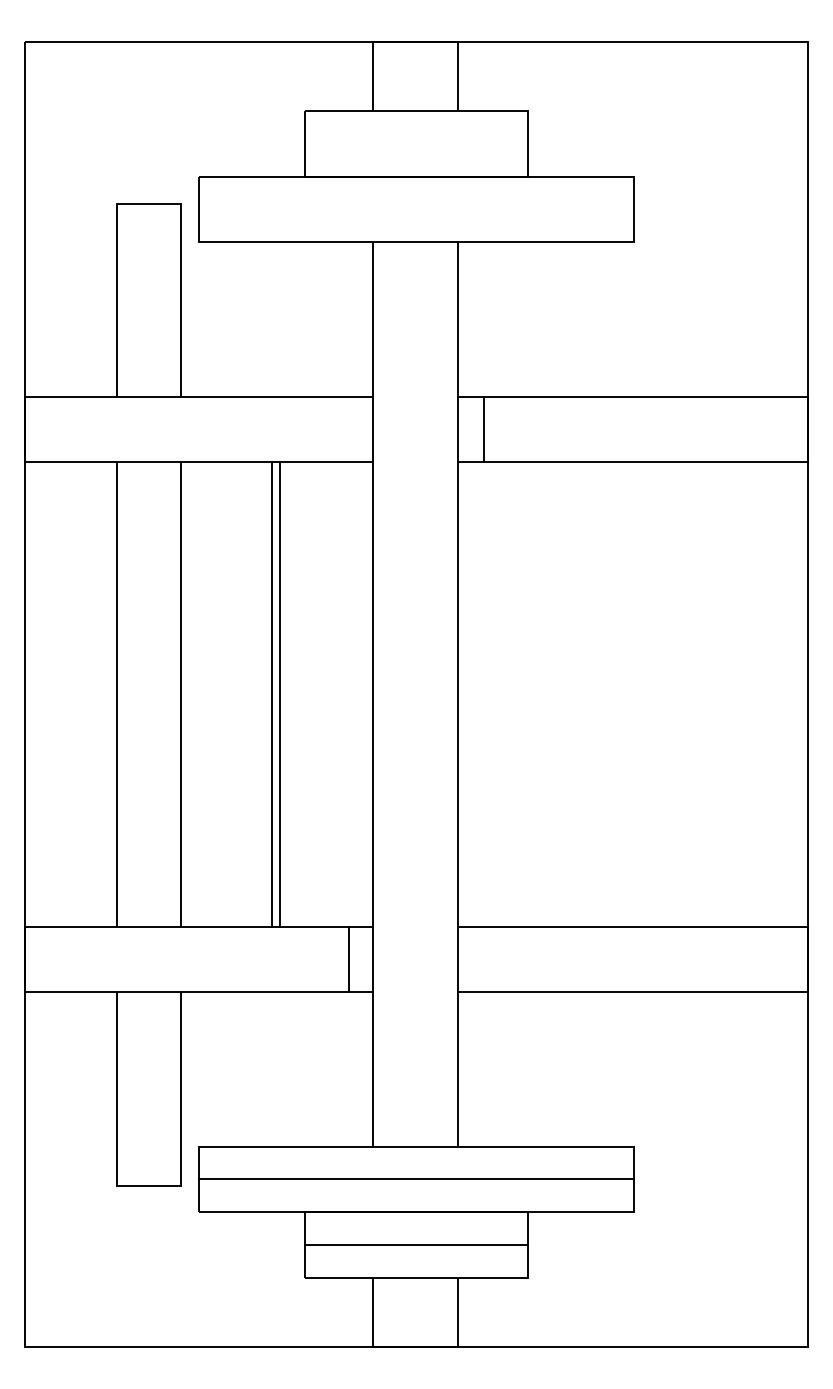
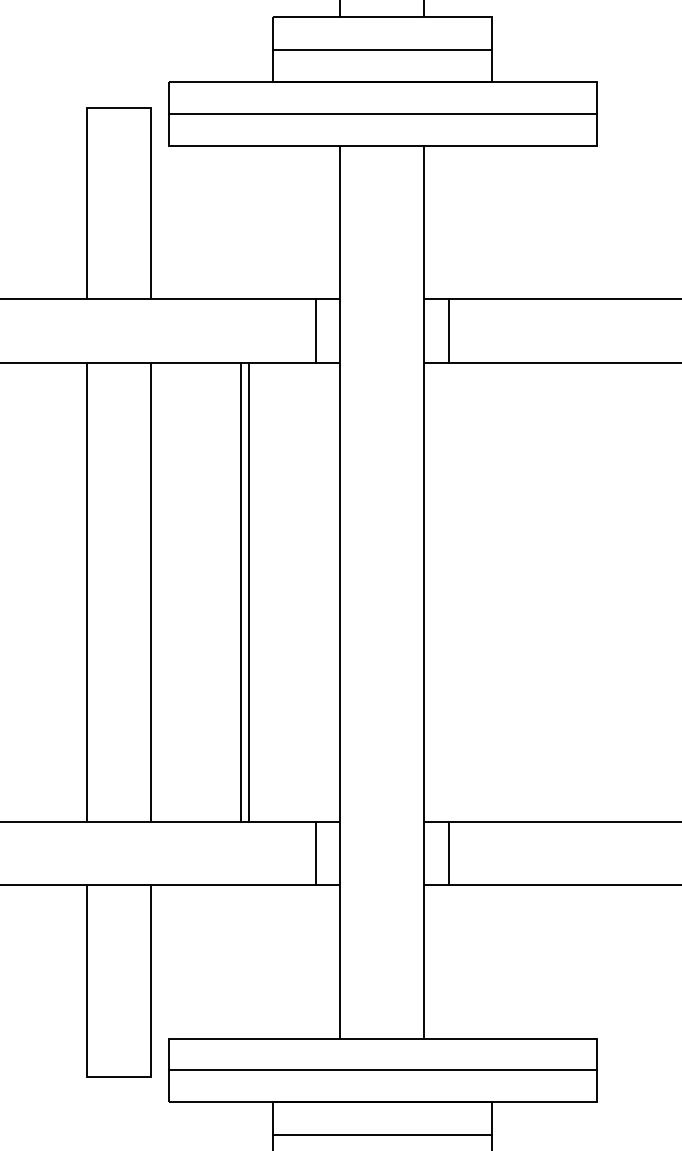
line: (416, 143) -> (382, 49), added
line: (416, 209) -> (382, 114), added
line: (349, 429) -> (316, 331), added
line: (483, 959) -> (448, 853), added

